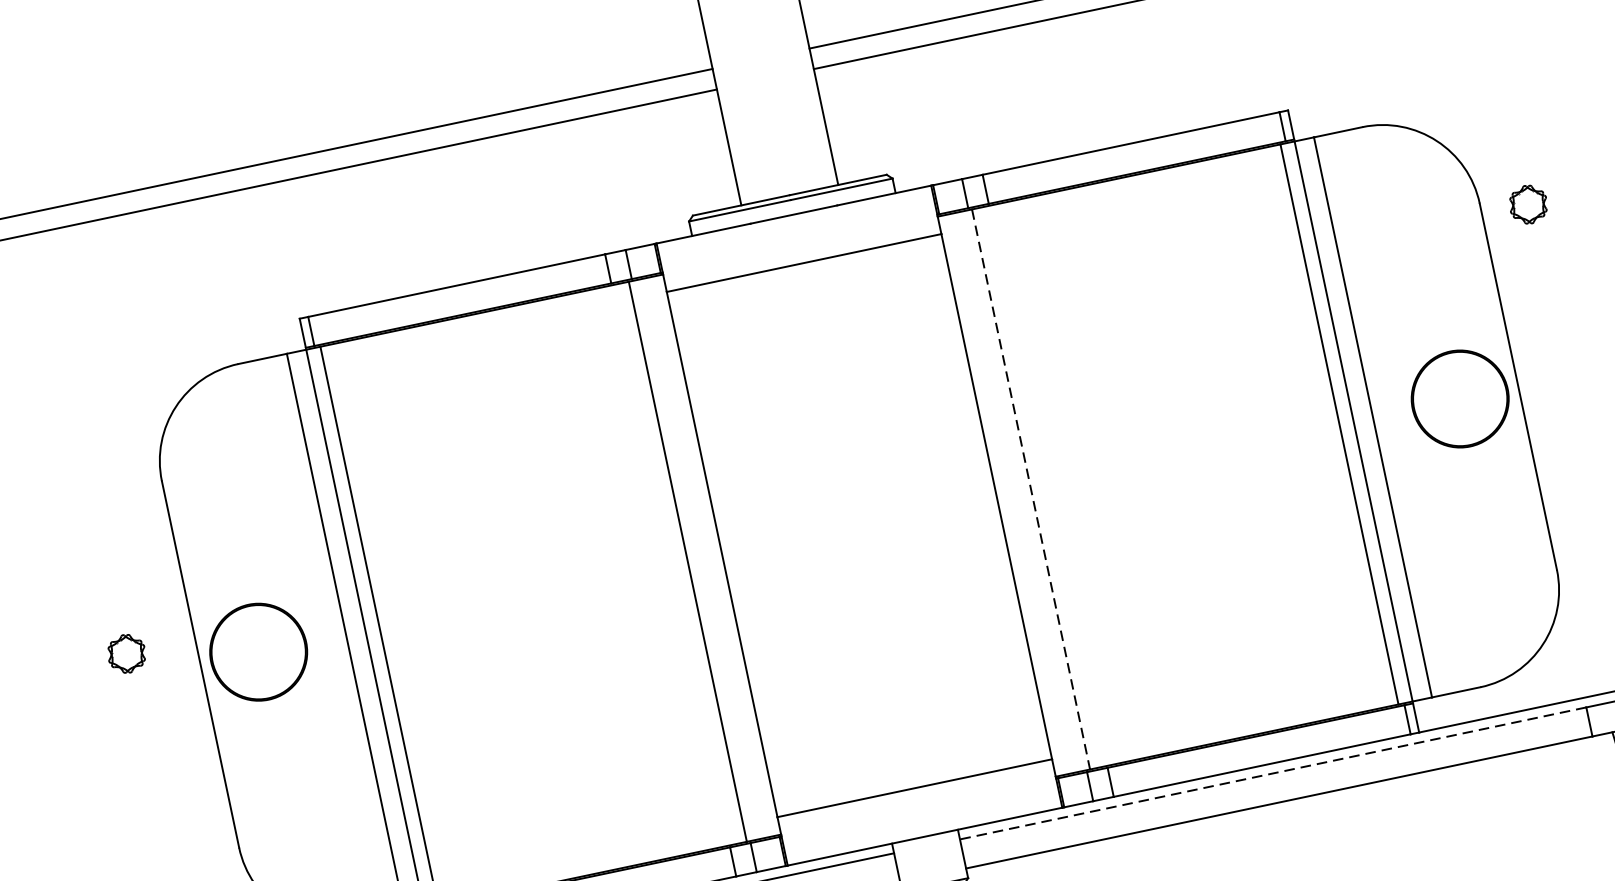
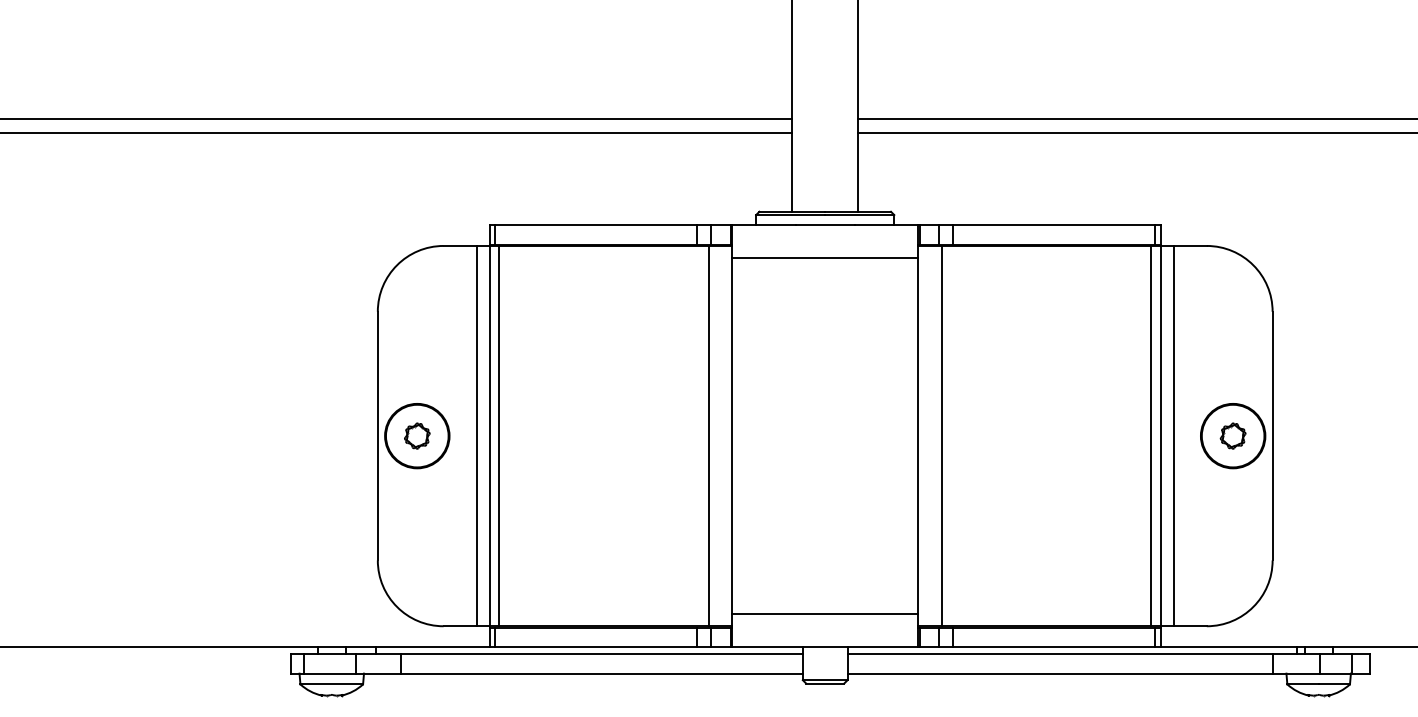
part: (1527, 203) -> (1232, 435), moved
line: (1030, 490) -> (941, 436), dashed -> solid
part: (126, 652) -> (417, 435), moved
line: (1273, 772) -> (1060, 653), dashed -> solid

